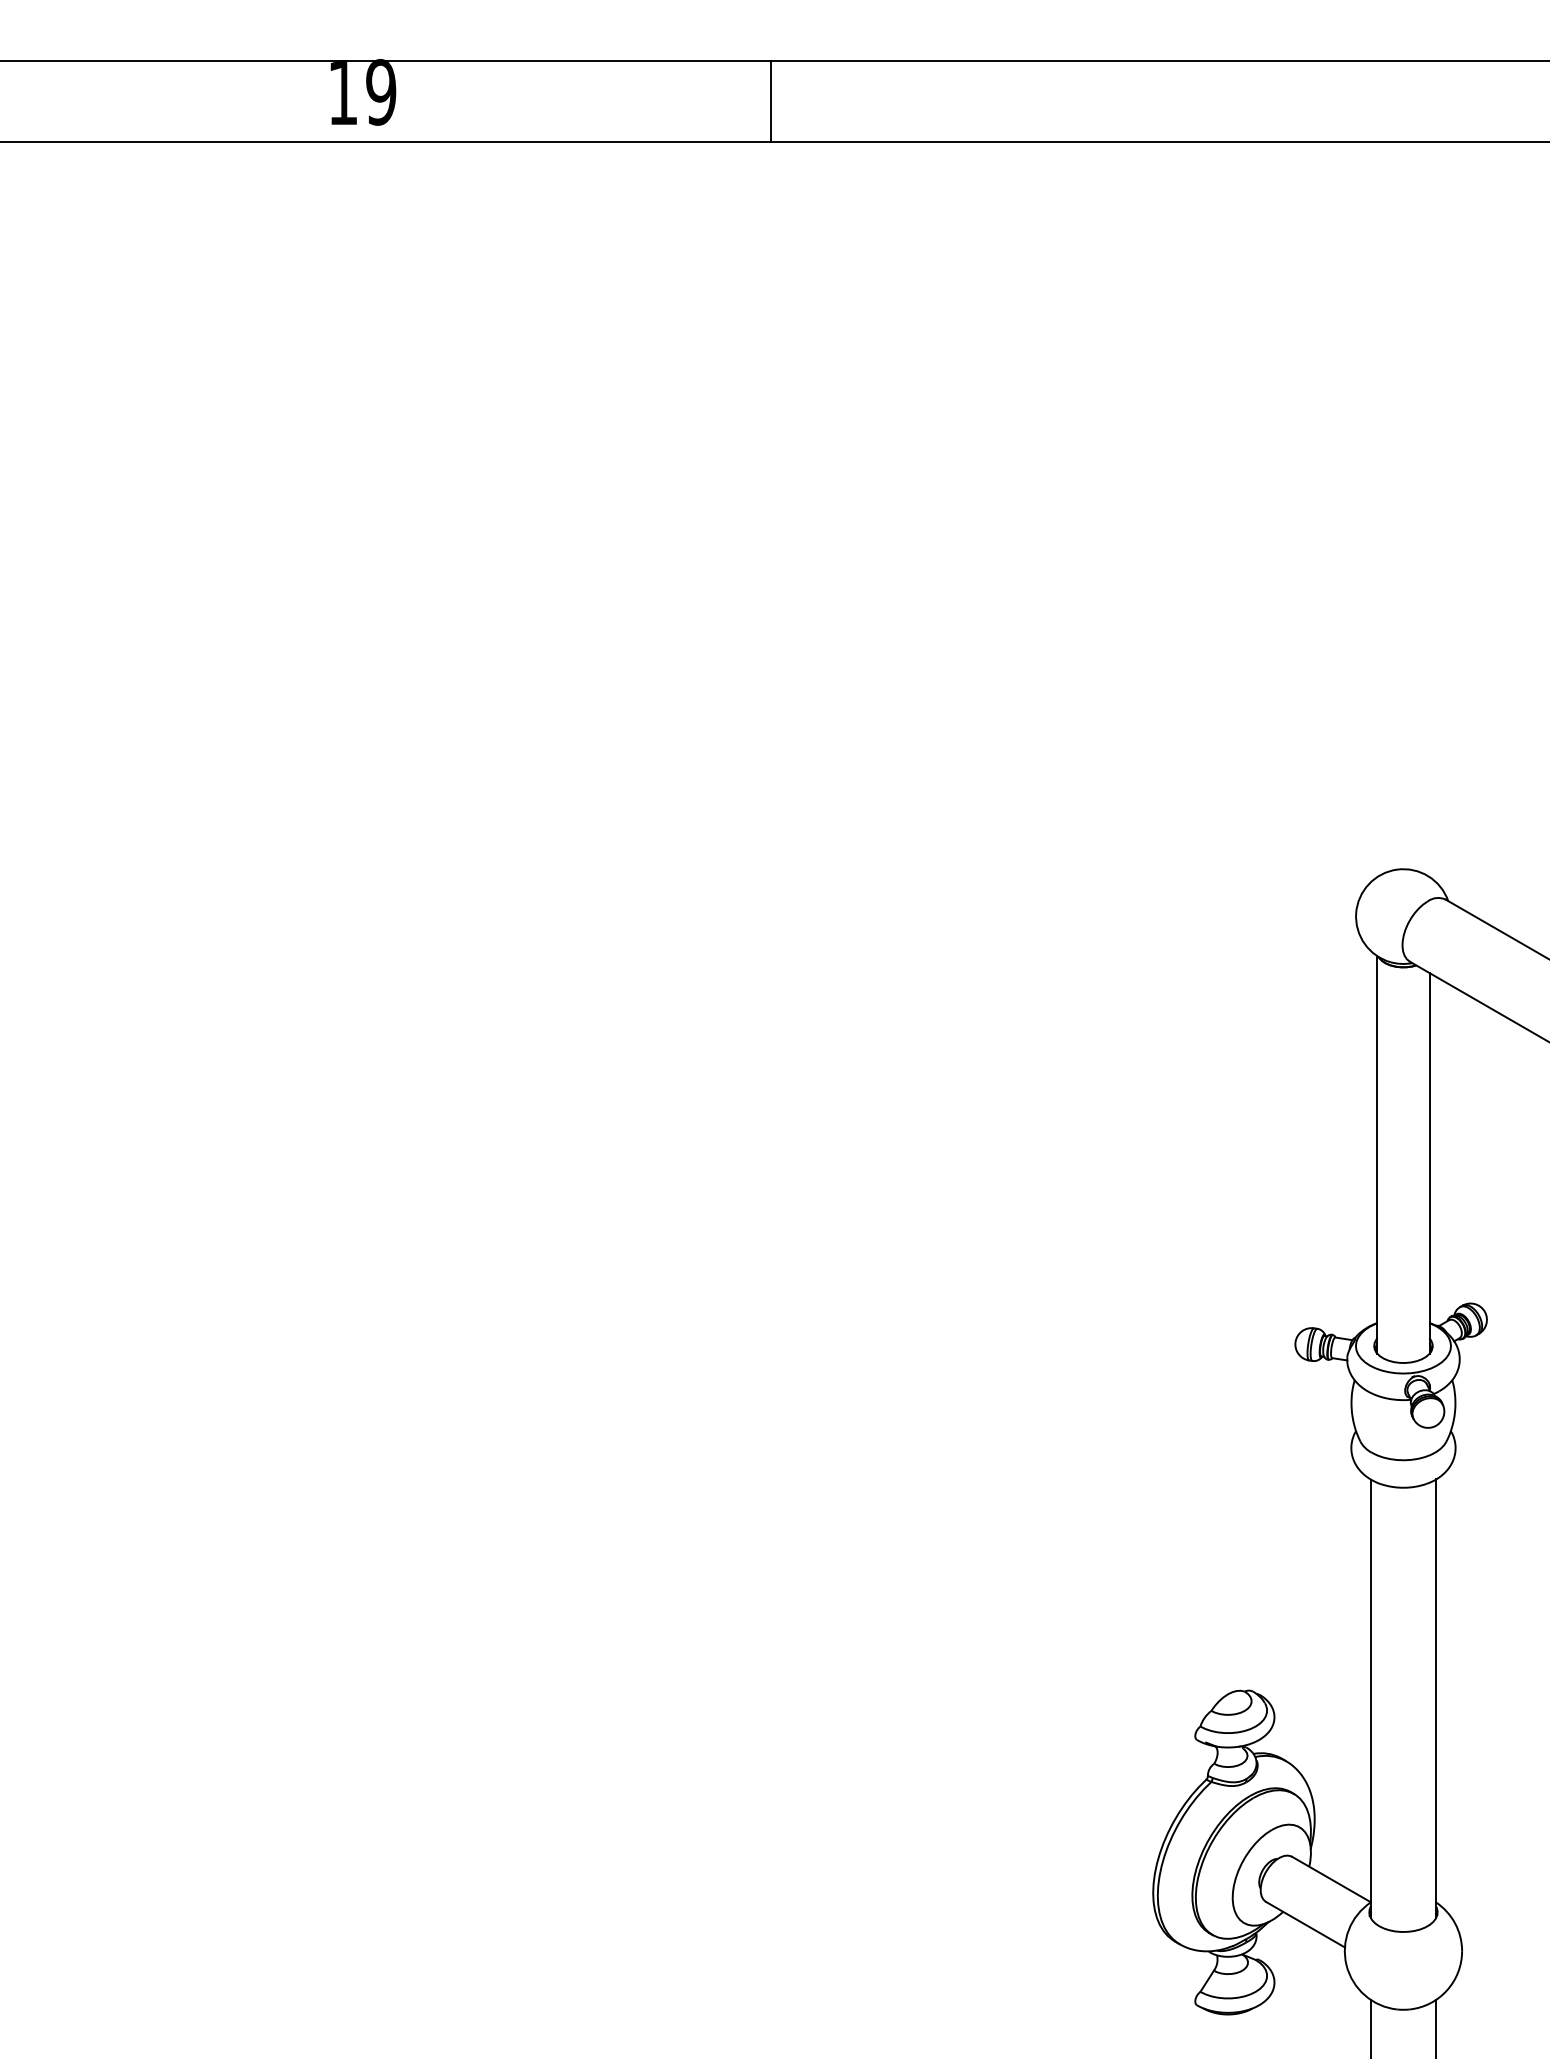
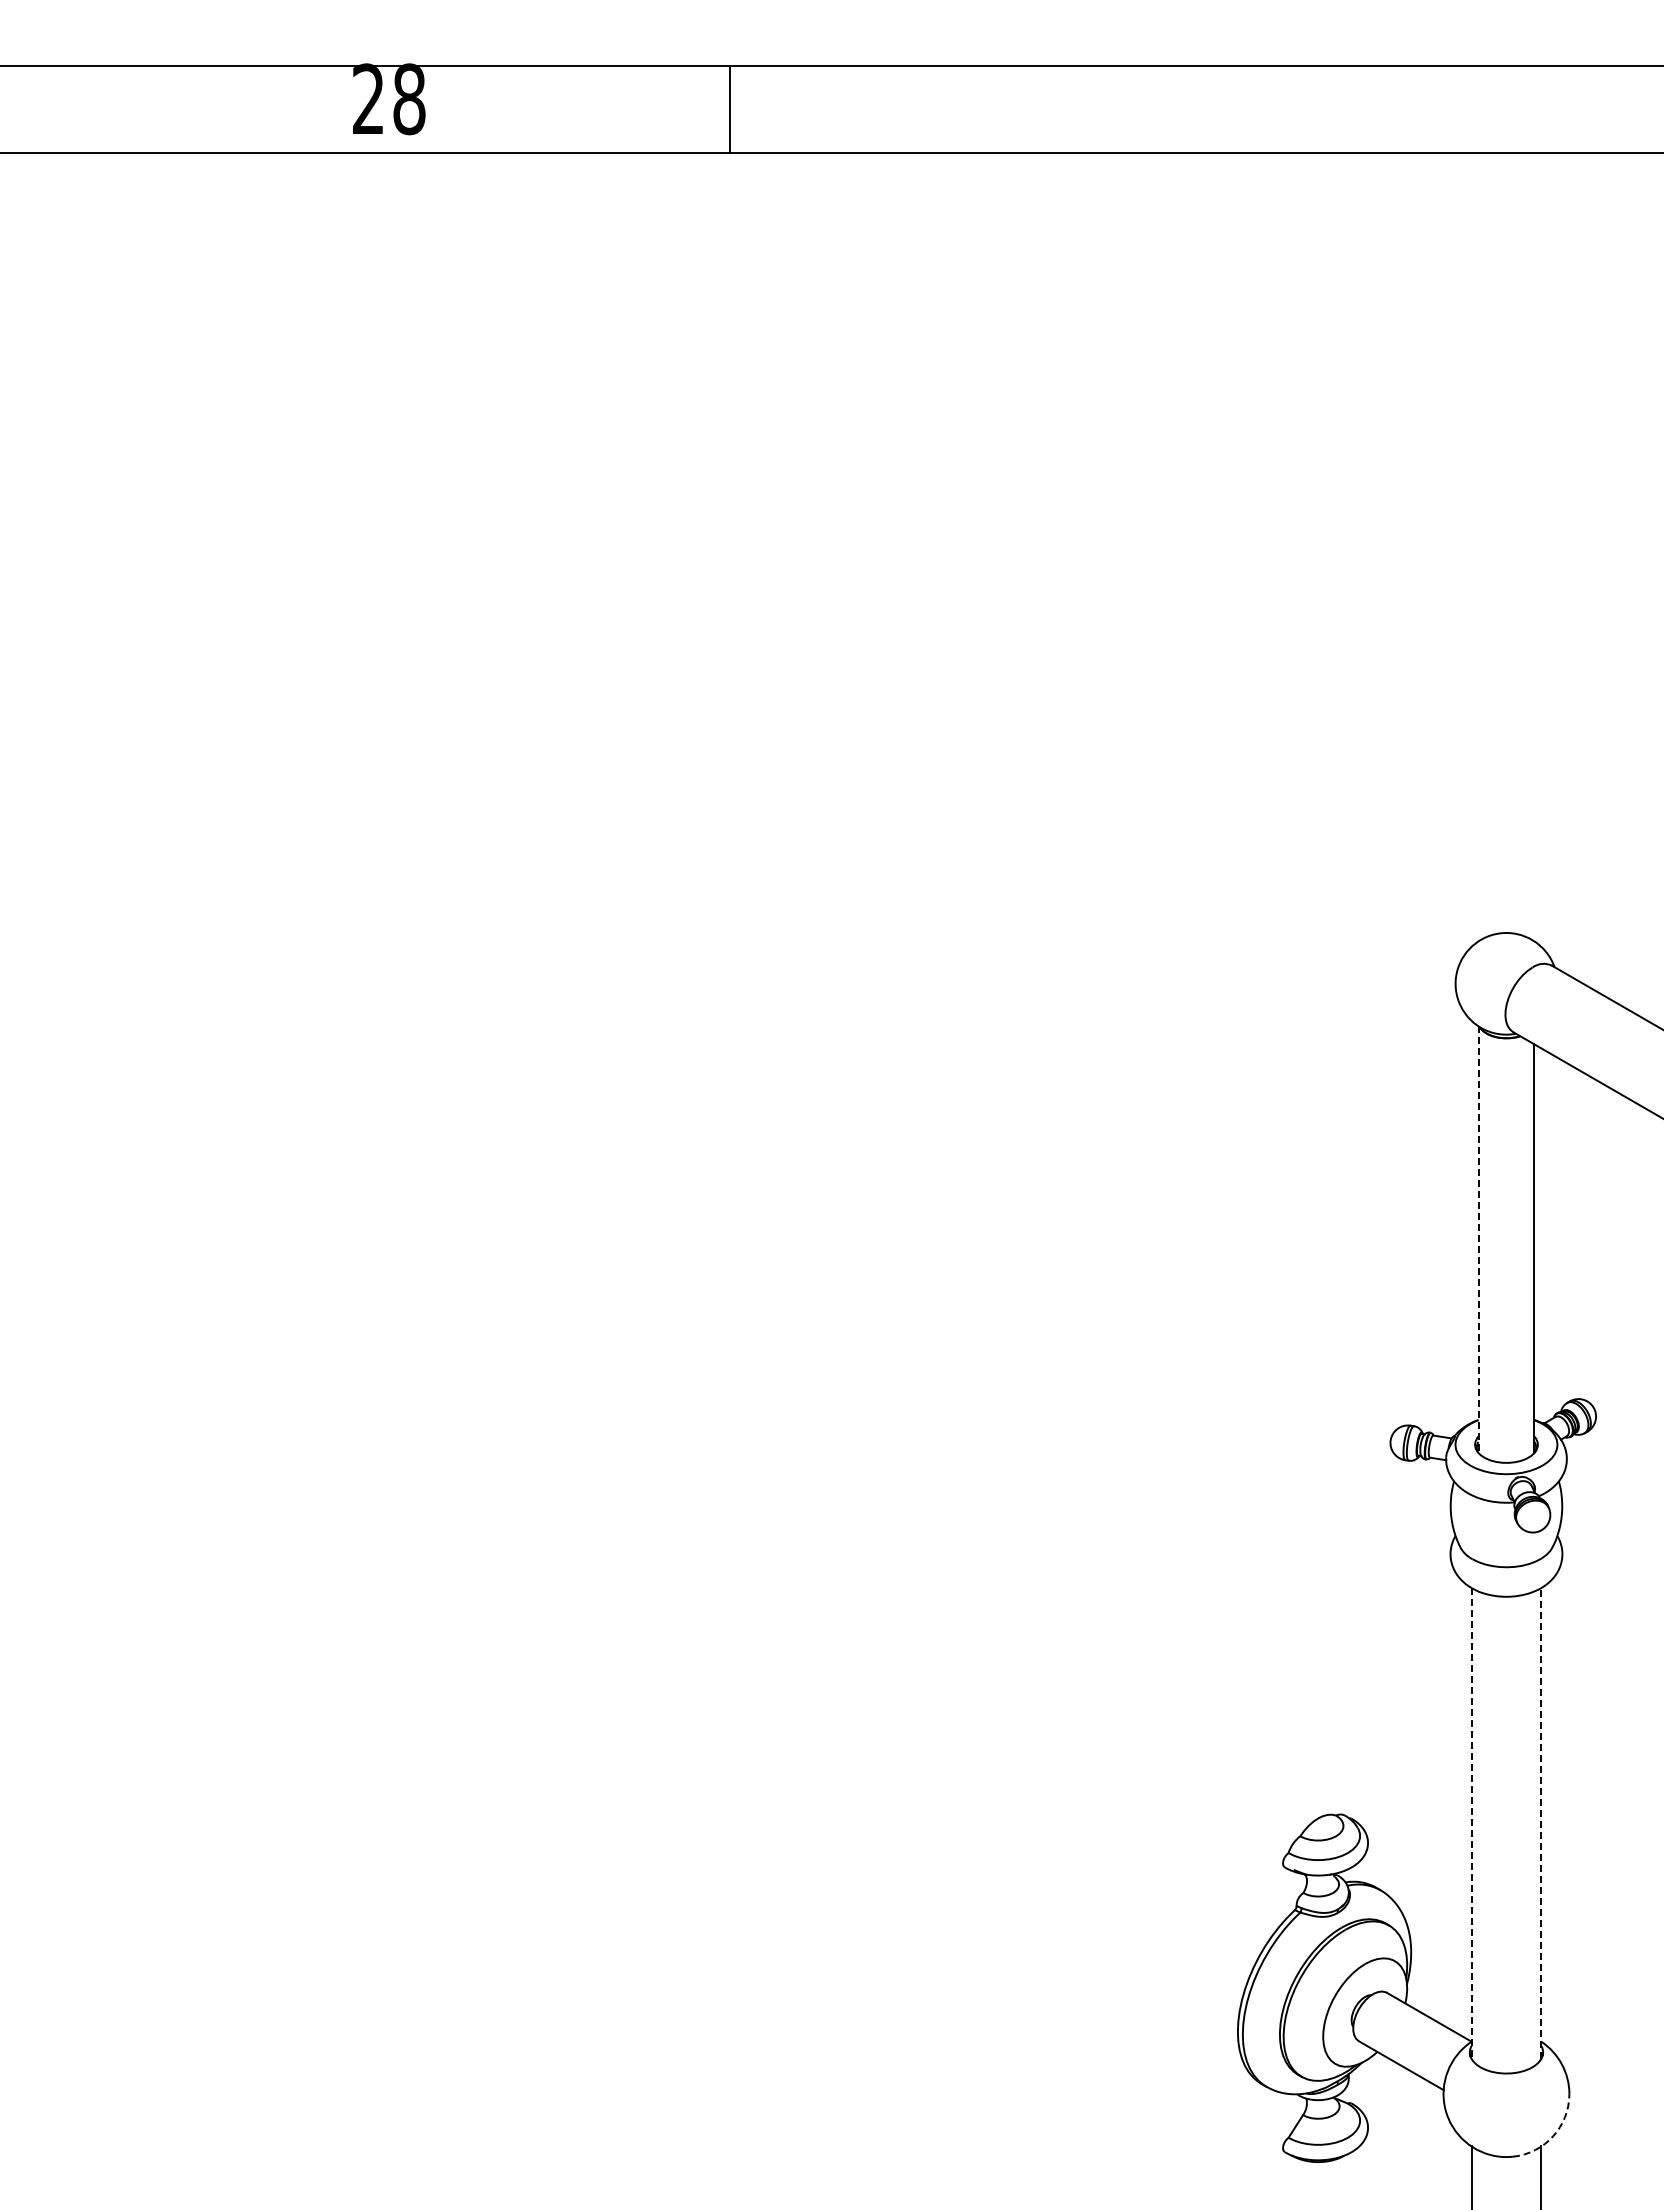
text: (362, 92) -> (389, 99), 19 -> 28
line: (770, 101) -> (729, 109), moved
line: (1377, 1155) -> (1478, 1240), solid -> dashed
line: (1370, 1698) -> (1471, 1823), solid -> dashed
line: (1436, 1698) -> (1541, 1823), solid -> dashed
arc: (1447, 1990) -> (1553, 2136), solid -> dashed

